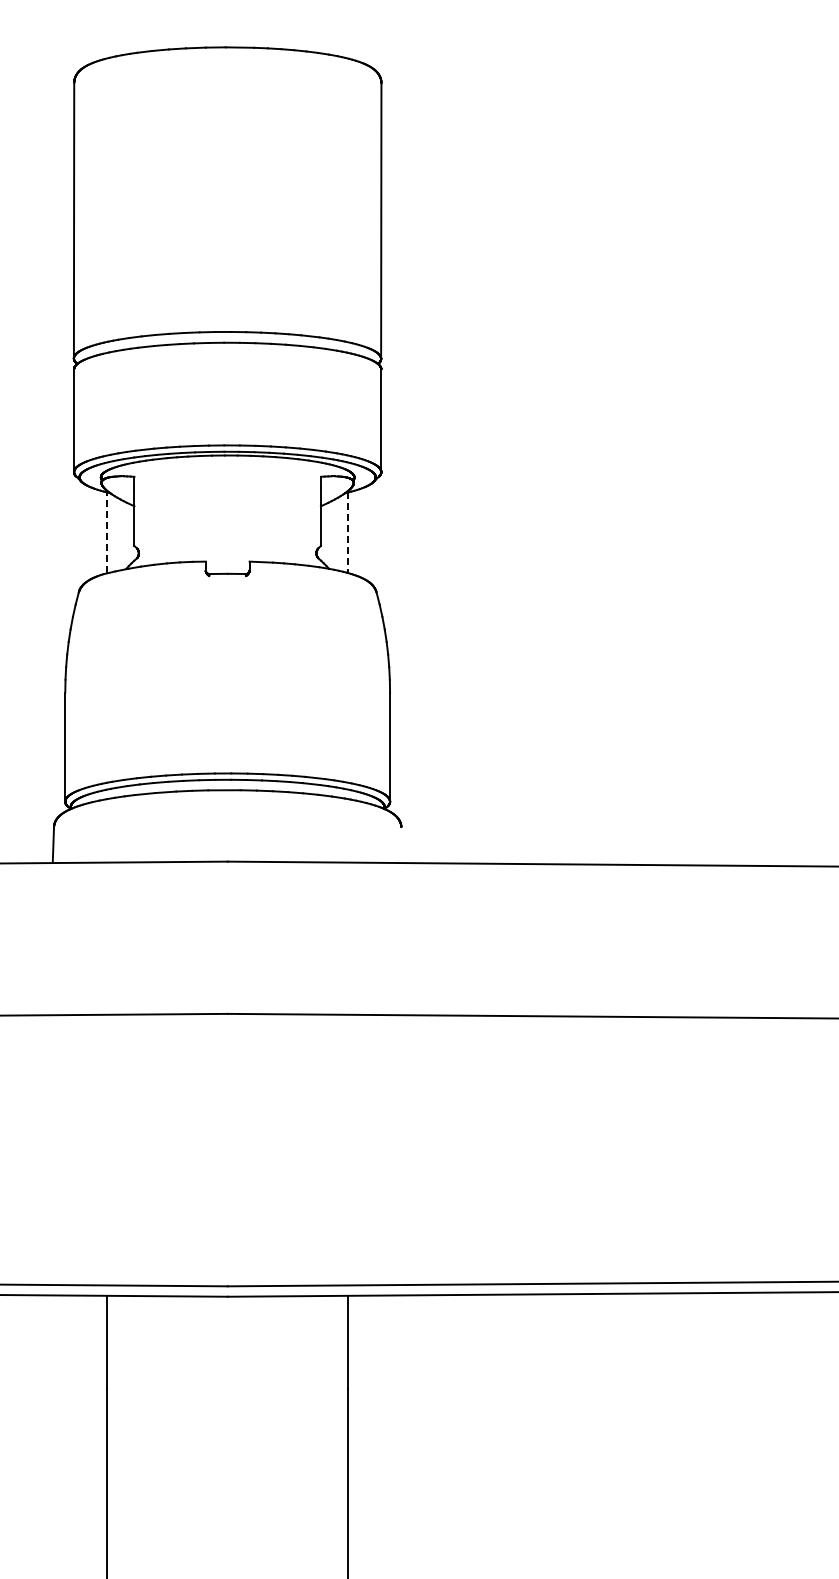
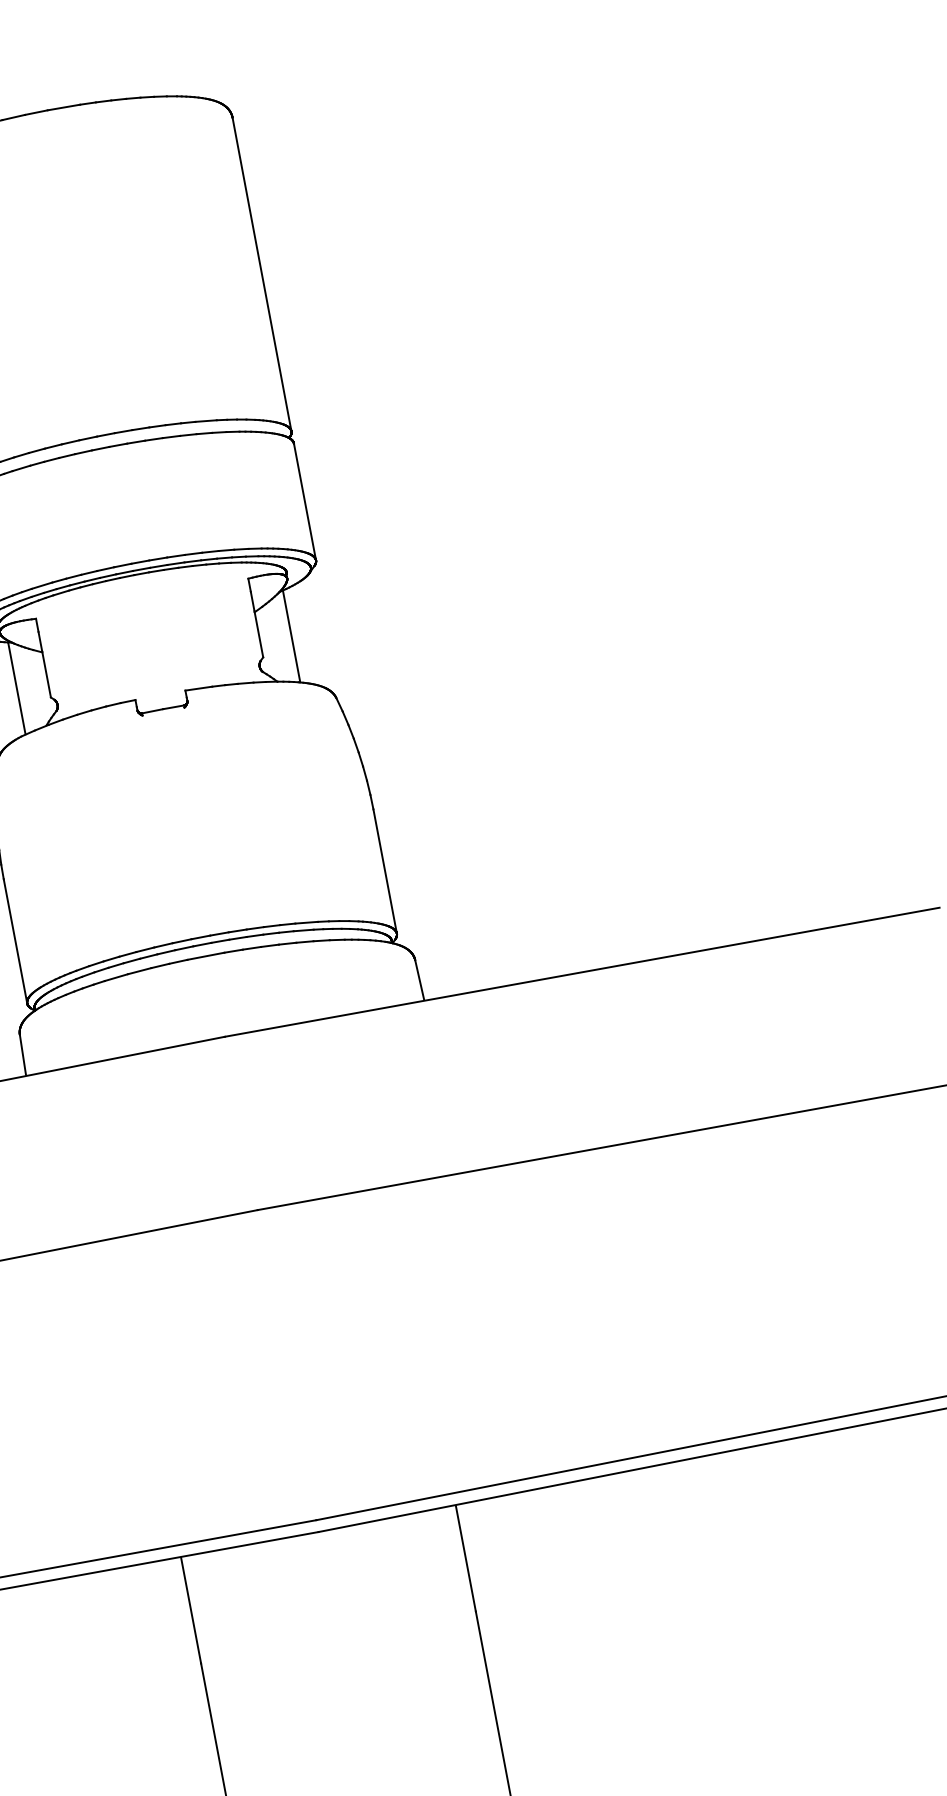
line: (107, 532) -> (17, 687), dashed -> solid
line: (348, 533) -> (291, 637), dashed -> solid
line: (401, 844) -> (419, 979), added

